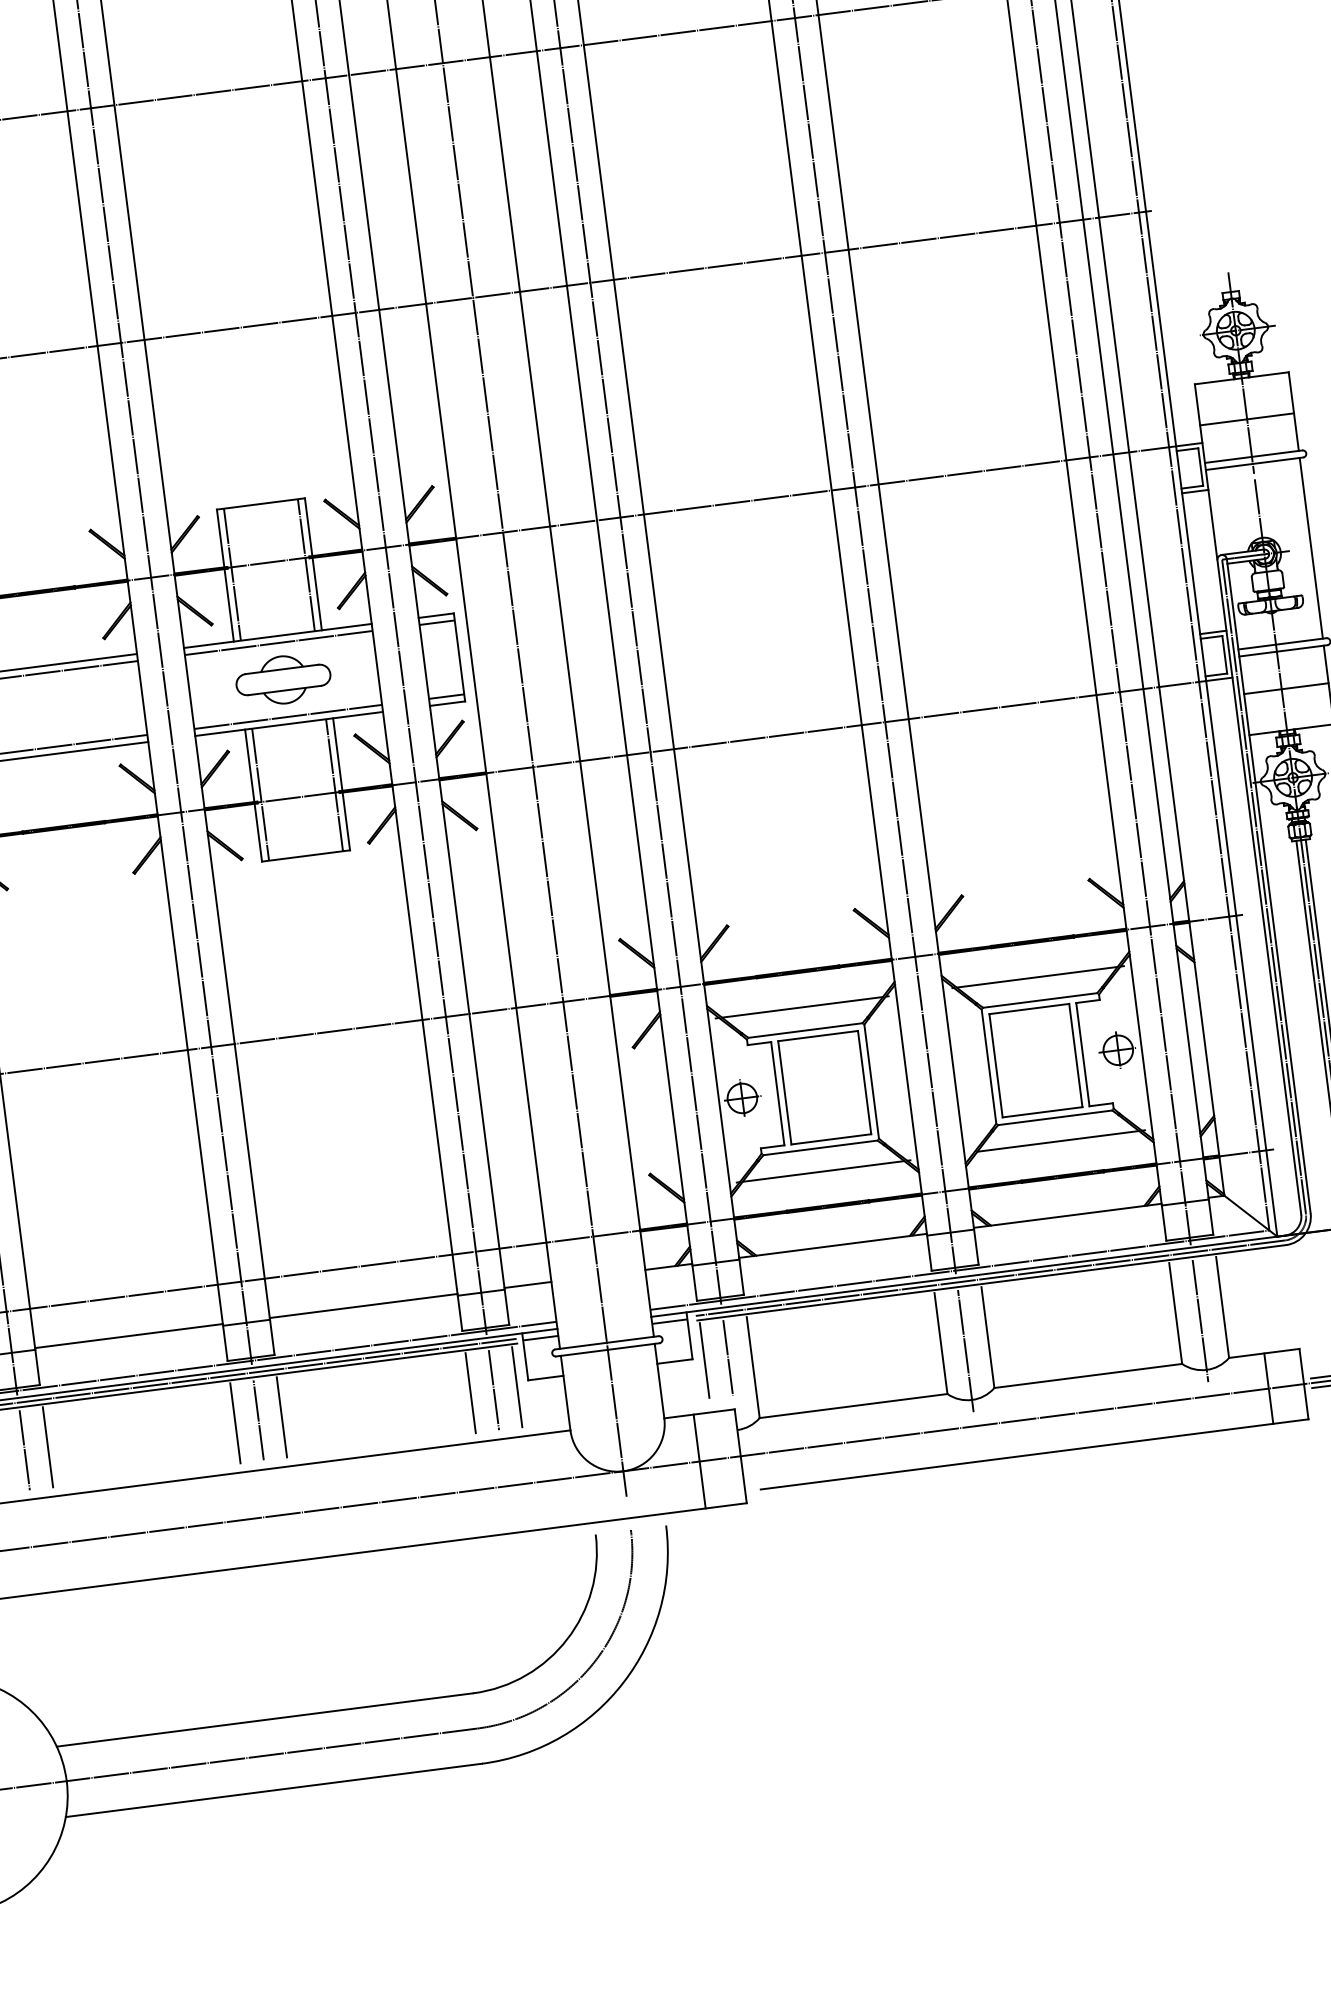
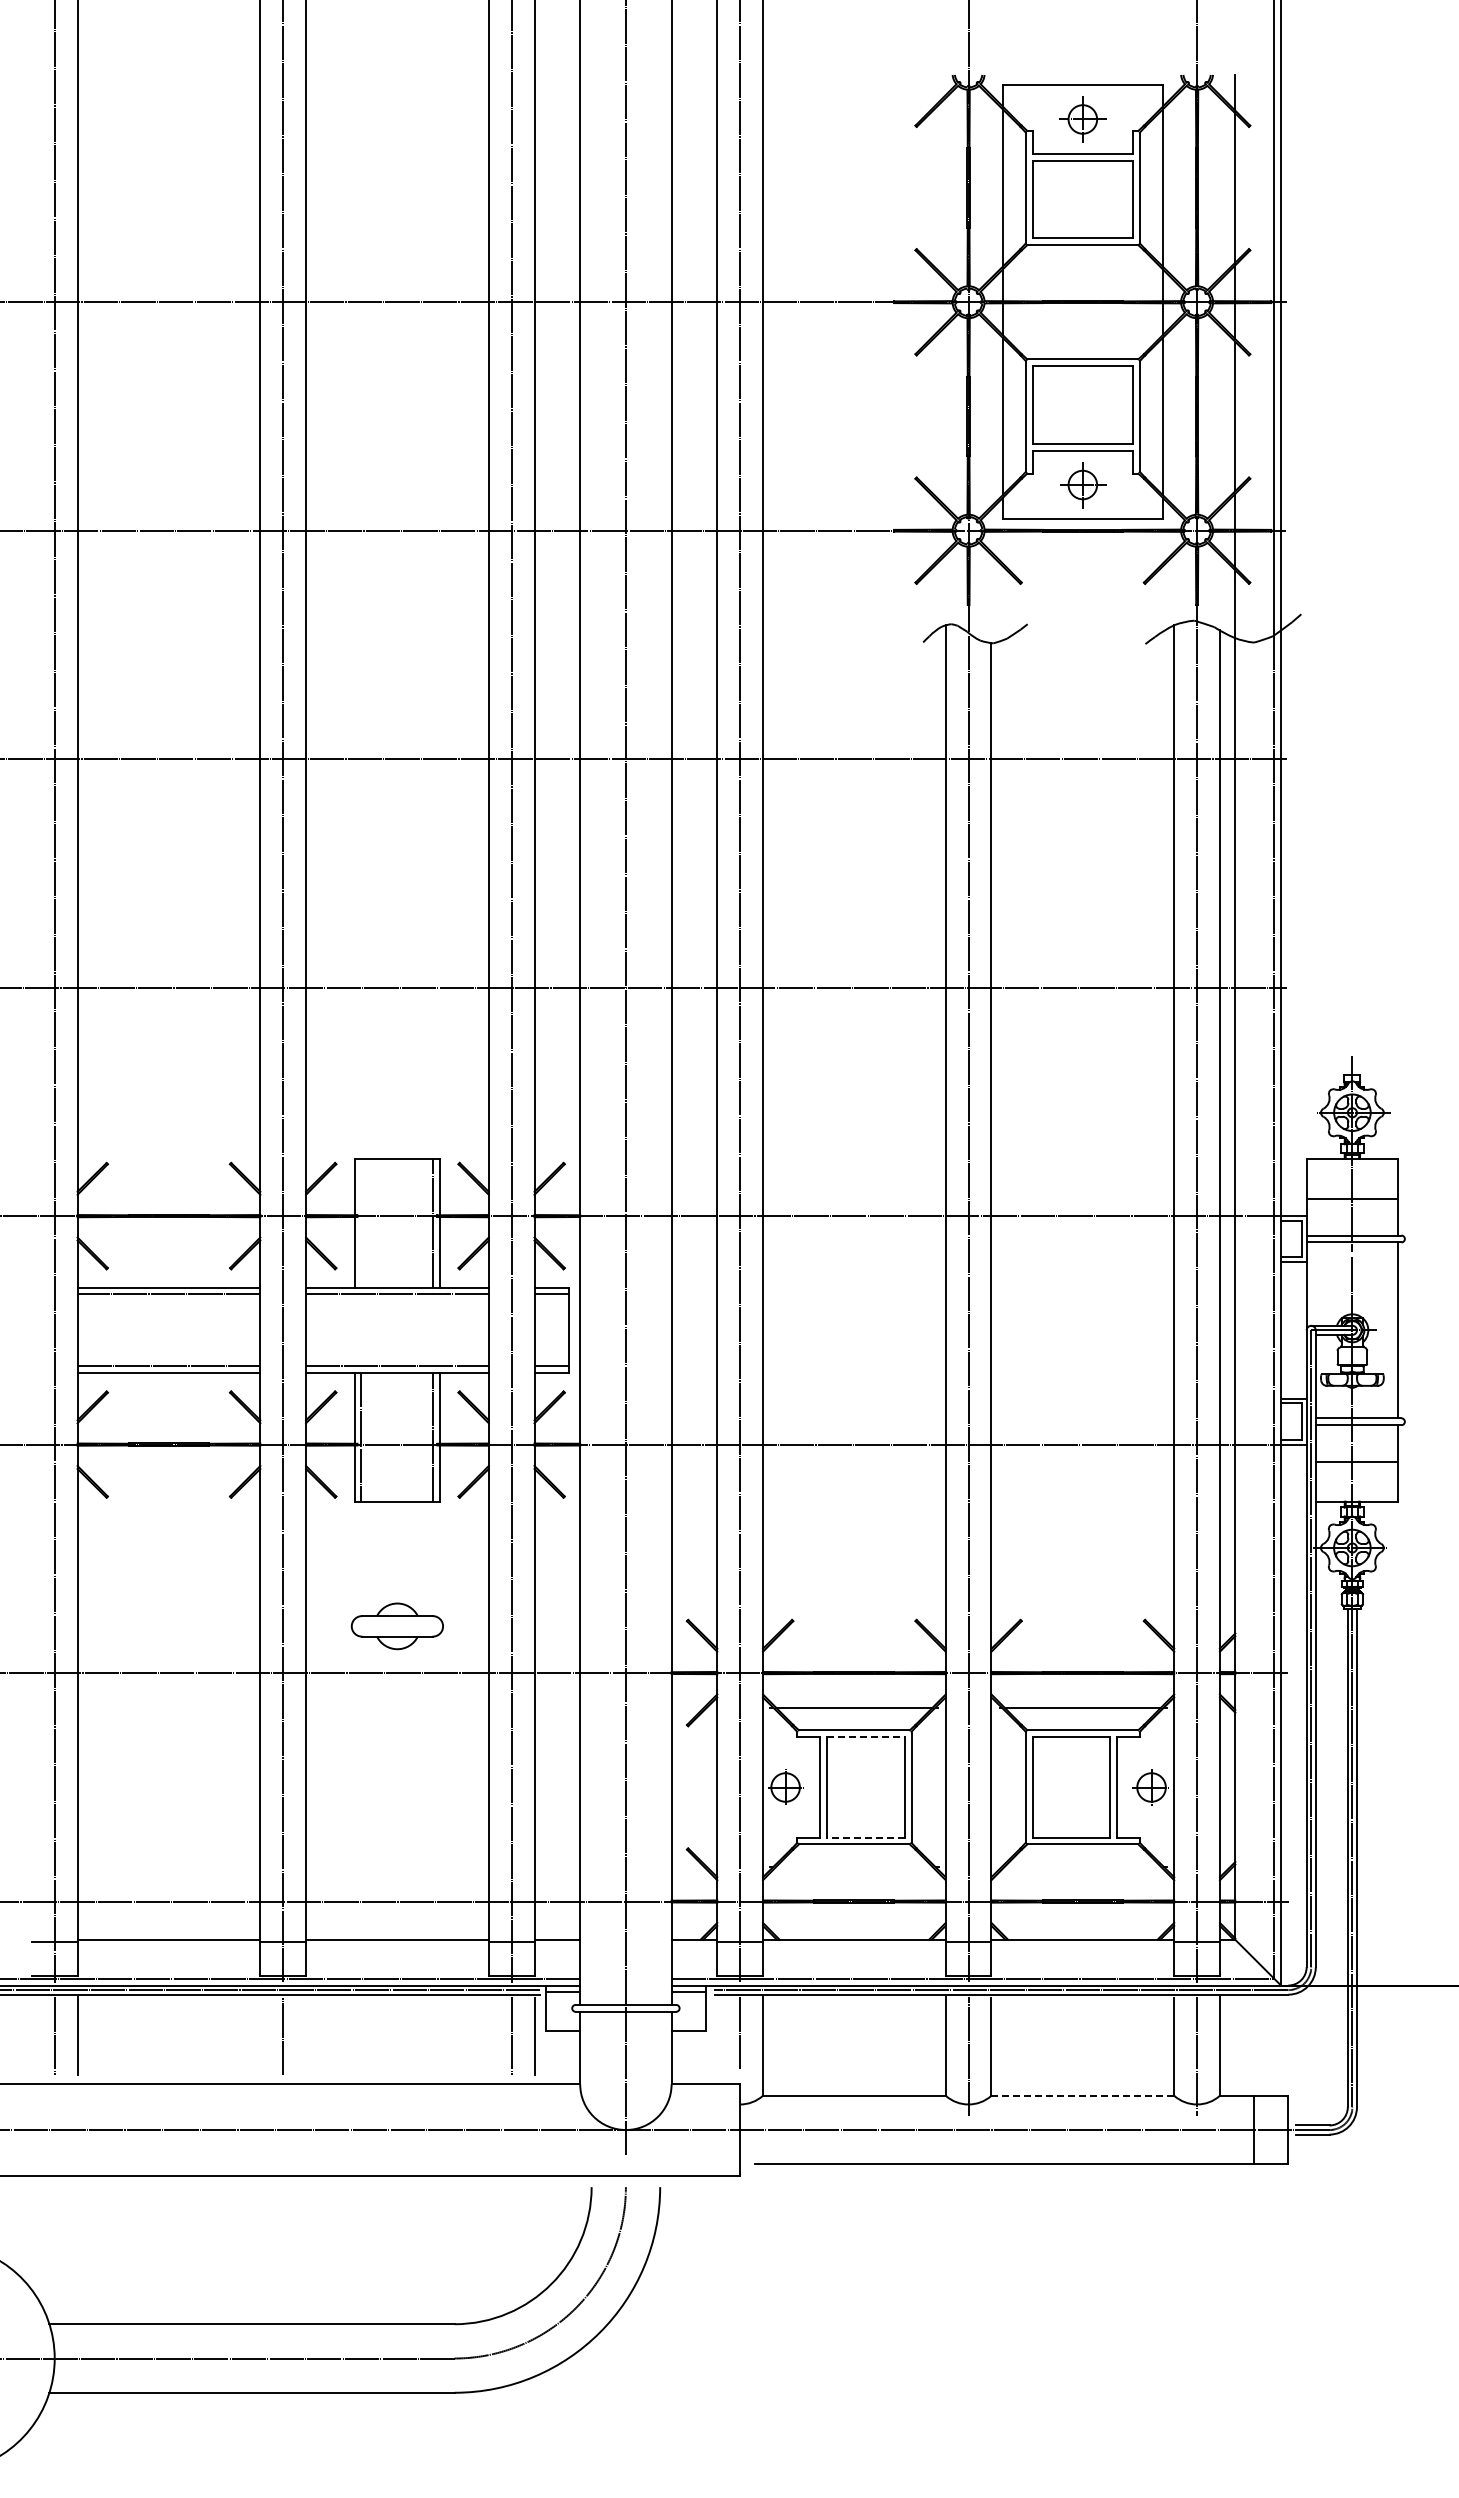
line: (232, 574) -> (361, 1223), removed
part: (282, 680) -> (396, 1626), moved
line: (817, 1036) -> (865, 1737), solid -> dashed
line: (831, 1139) -> (865, 1837), solid -> dashed
line: (1057, 1141) -> (1082, 1867), removed
line: (823, 1171) -> (854, 1867), removed
line: (704, 1360) -> (717, 2033), removed
line: (1088, 1375) -> (1083, 2095), solid -> dashed
line: (470, 1393) -> (489, 2036), removed
line: (281, 1417) -> (305, 2036), removed
line: (235, 1423) -> (260, 2036), removed
line: (699, 1460) -> (700, 2129), removed

